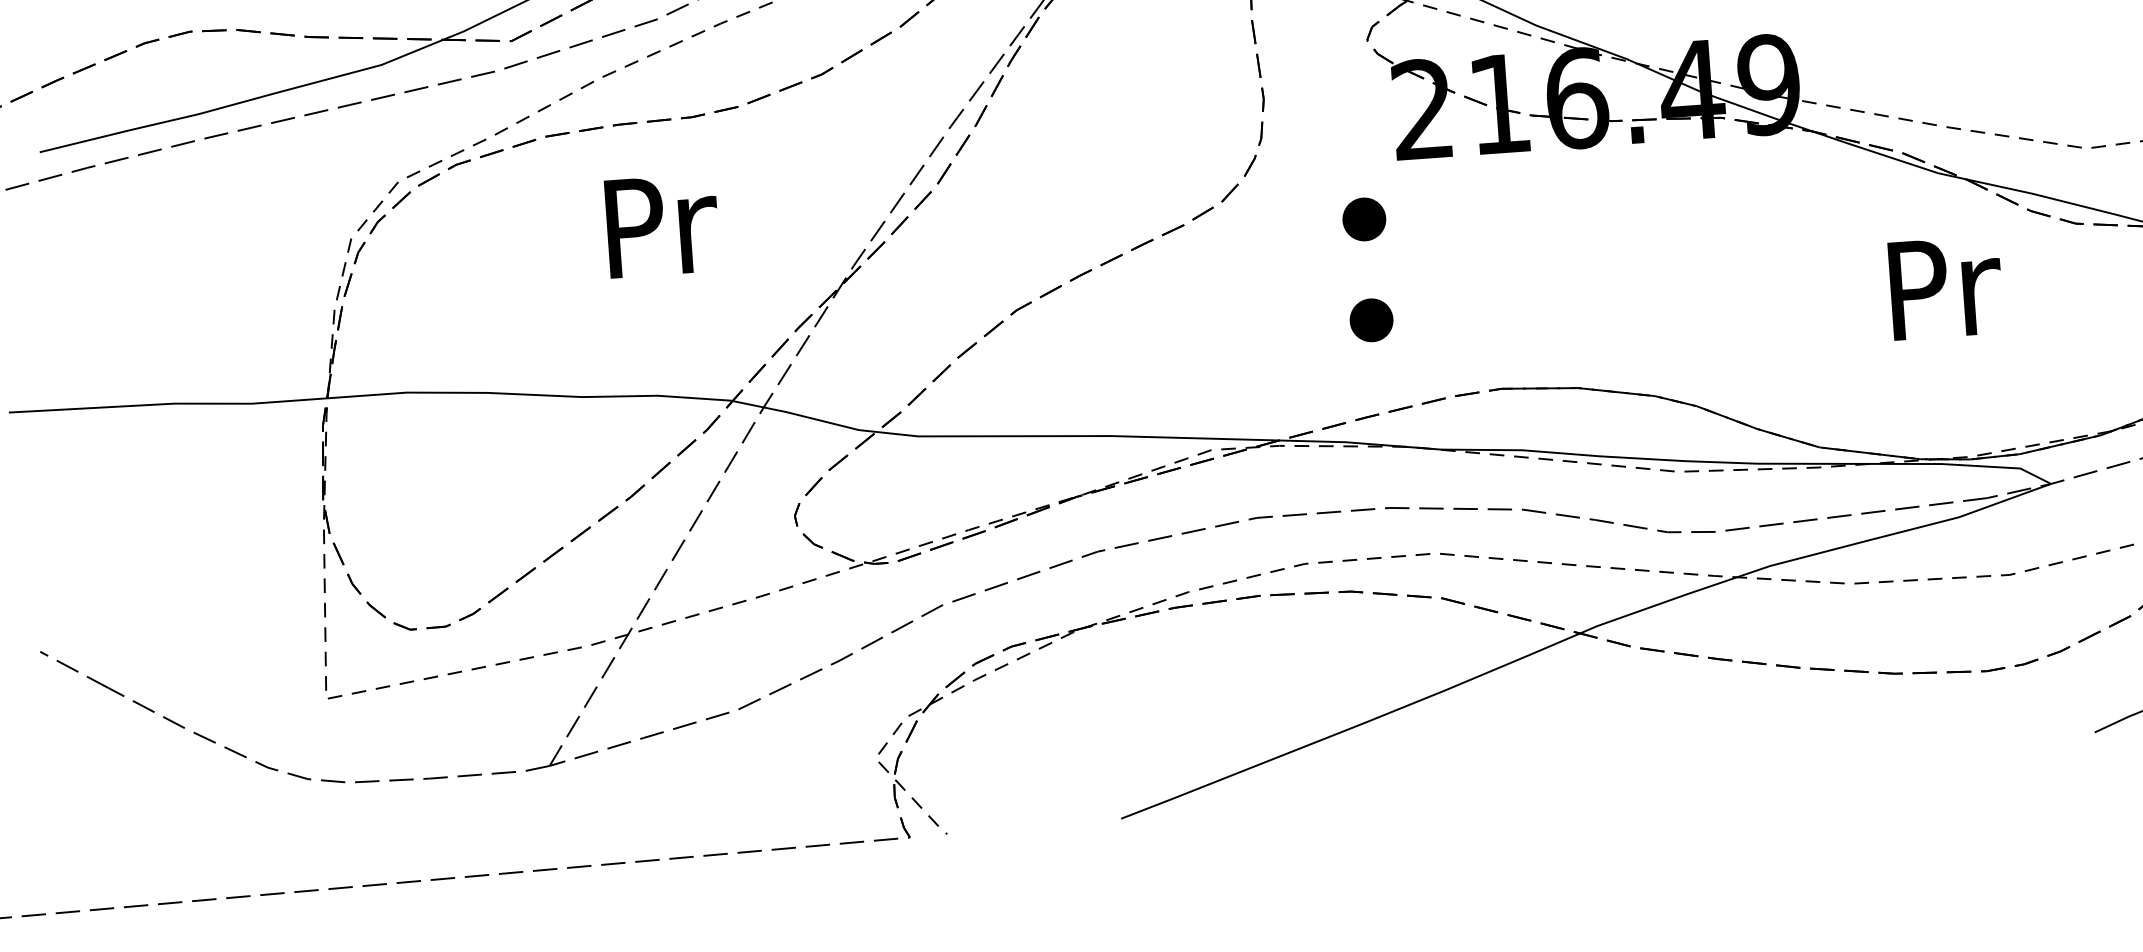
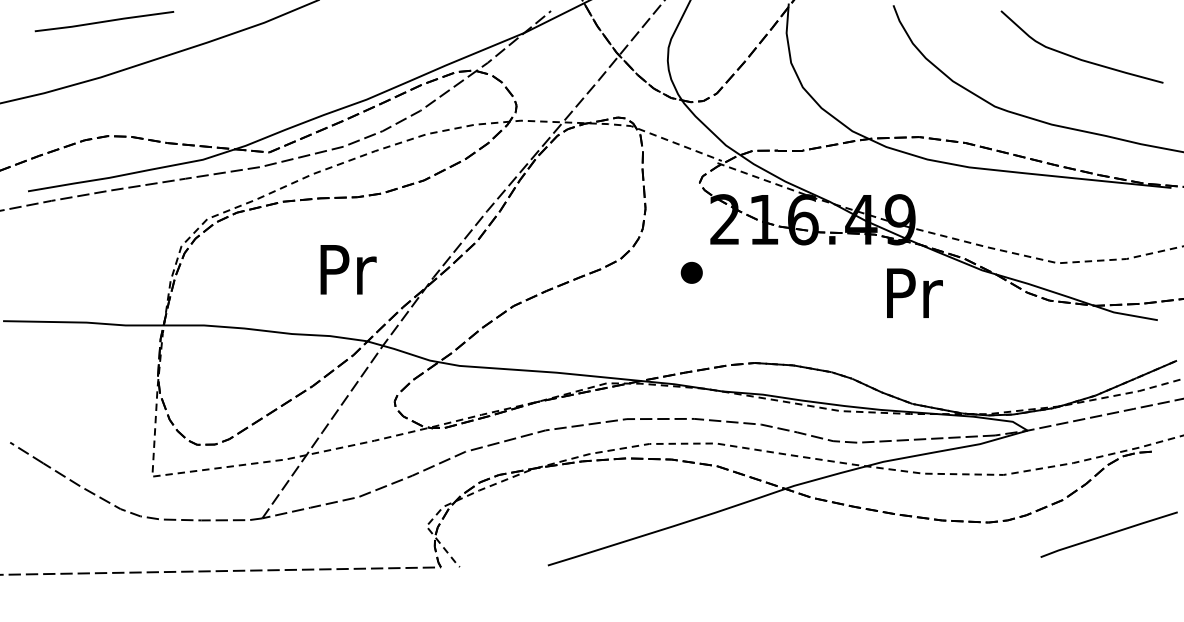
text: (662, 225) -> (348, 269), moved
text: (1945, 286) -> (914, 292), moved
part: (1370, 319) -> (691, 323), removed

